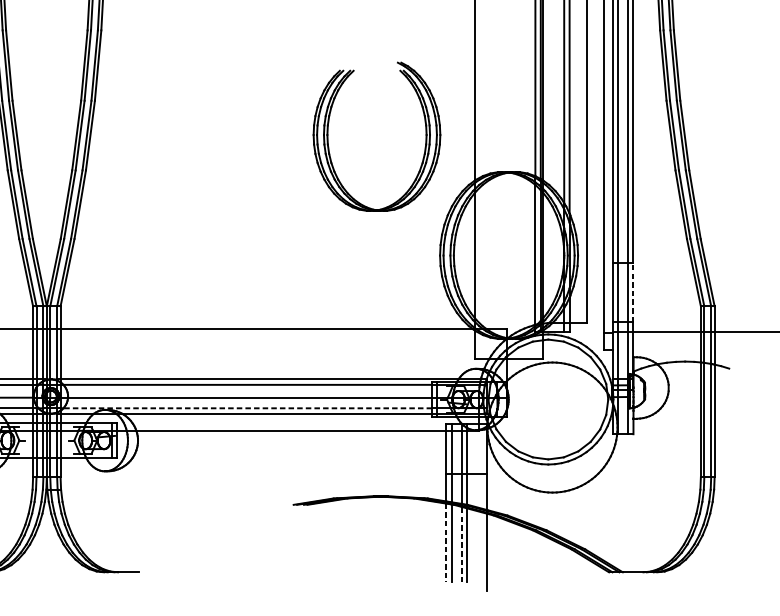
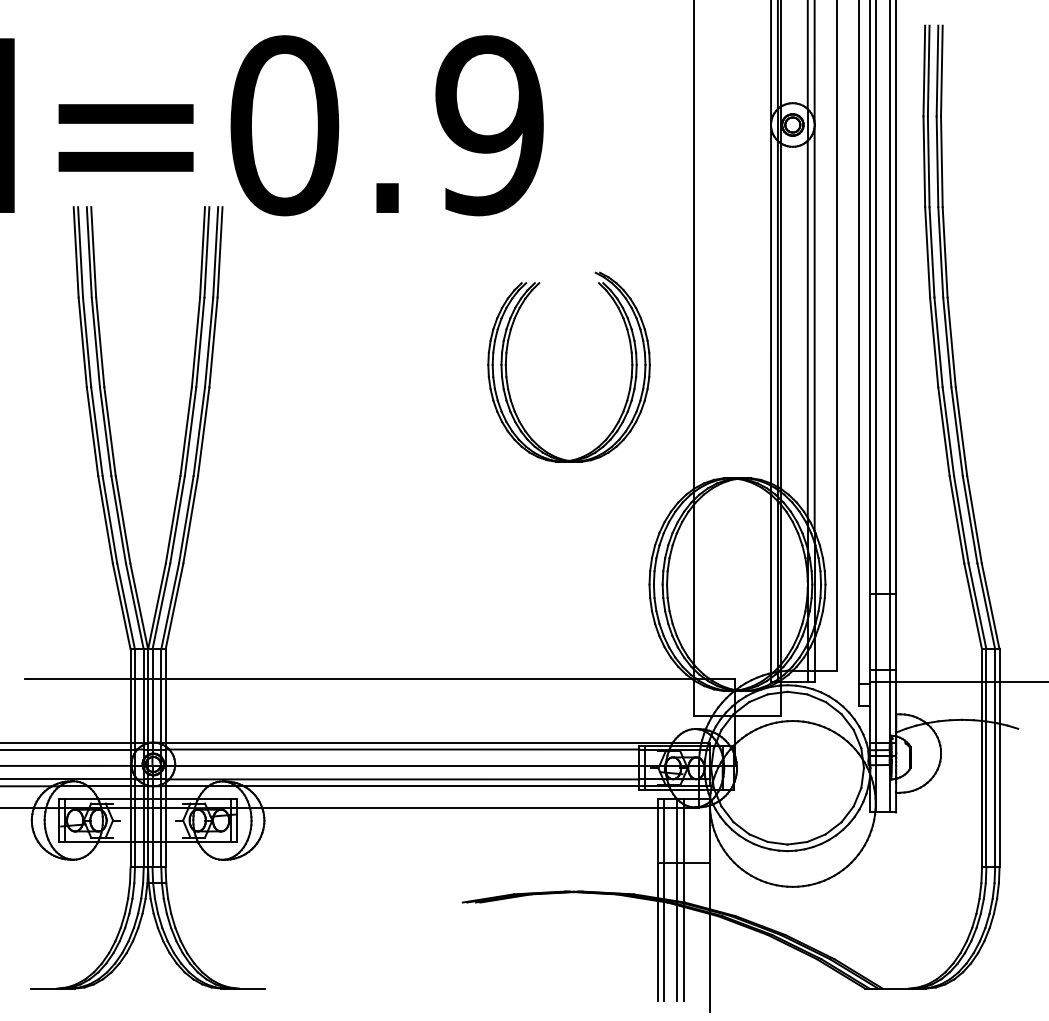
part: (328, 140) -> (507, 372), moved
line: (633, 292) -> (896, 631), dashed -> solid
line: (247, 408) -> (403, 779), dashed -> solid
line: (446, 543) -> (657, 951), dashed -> solid
line: (462, 544) -> (677, 952), dashed -> solid

